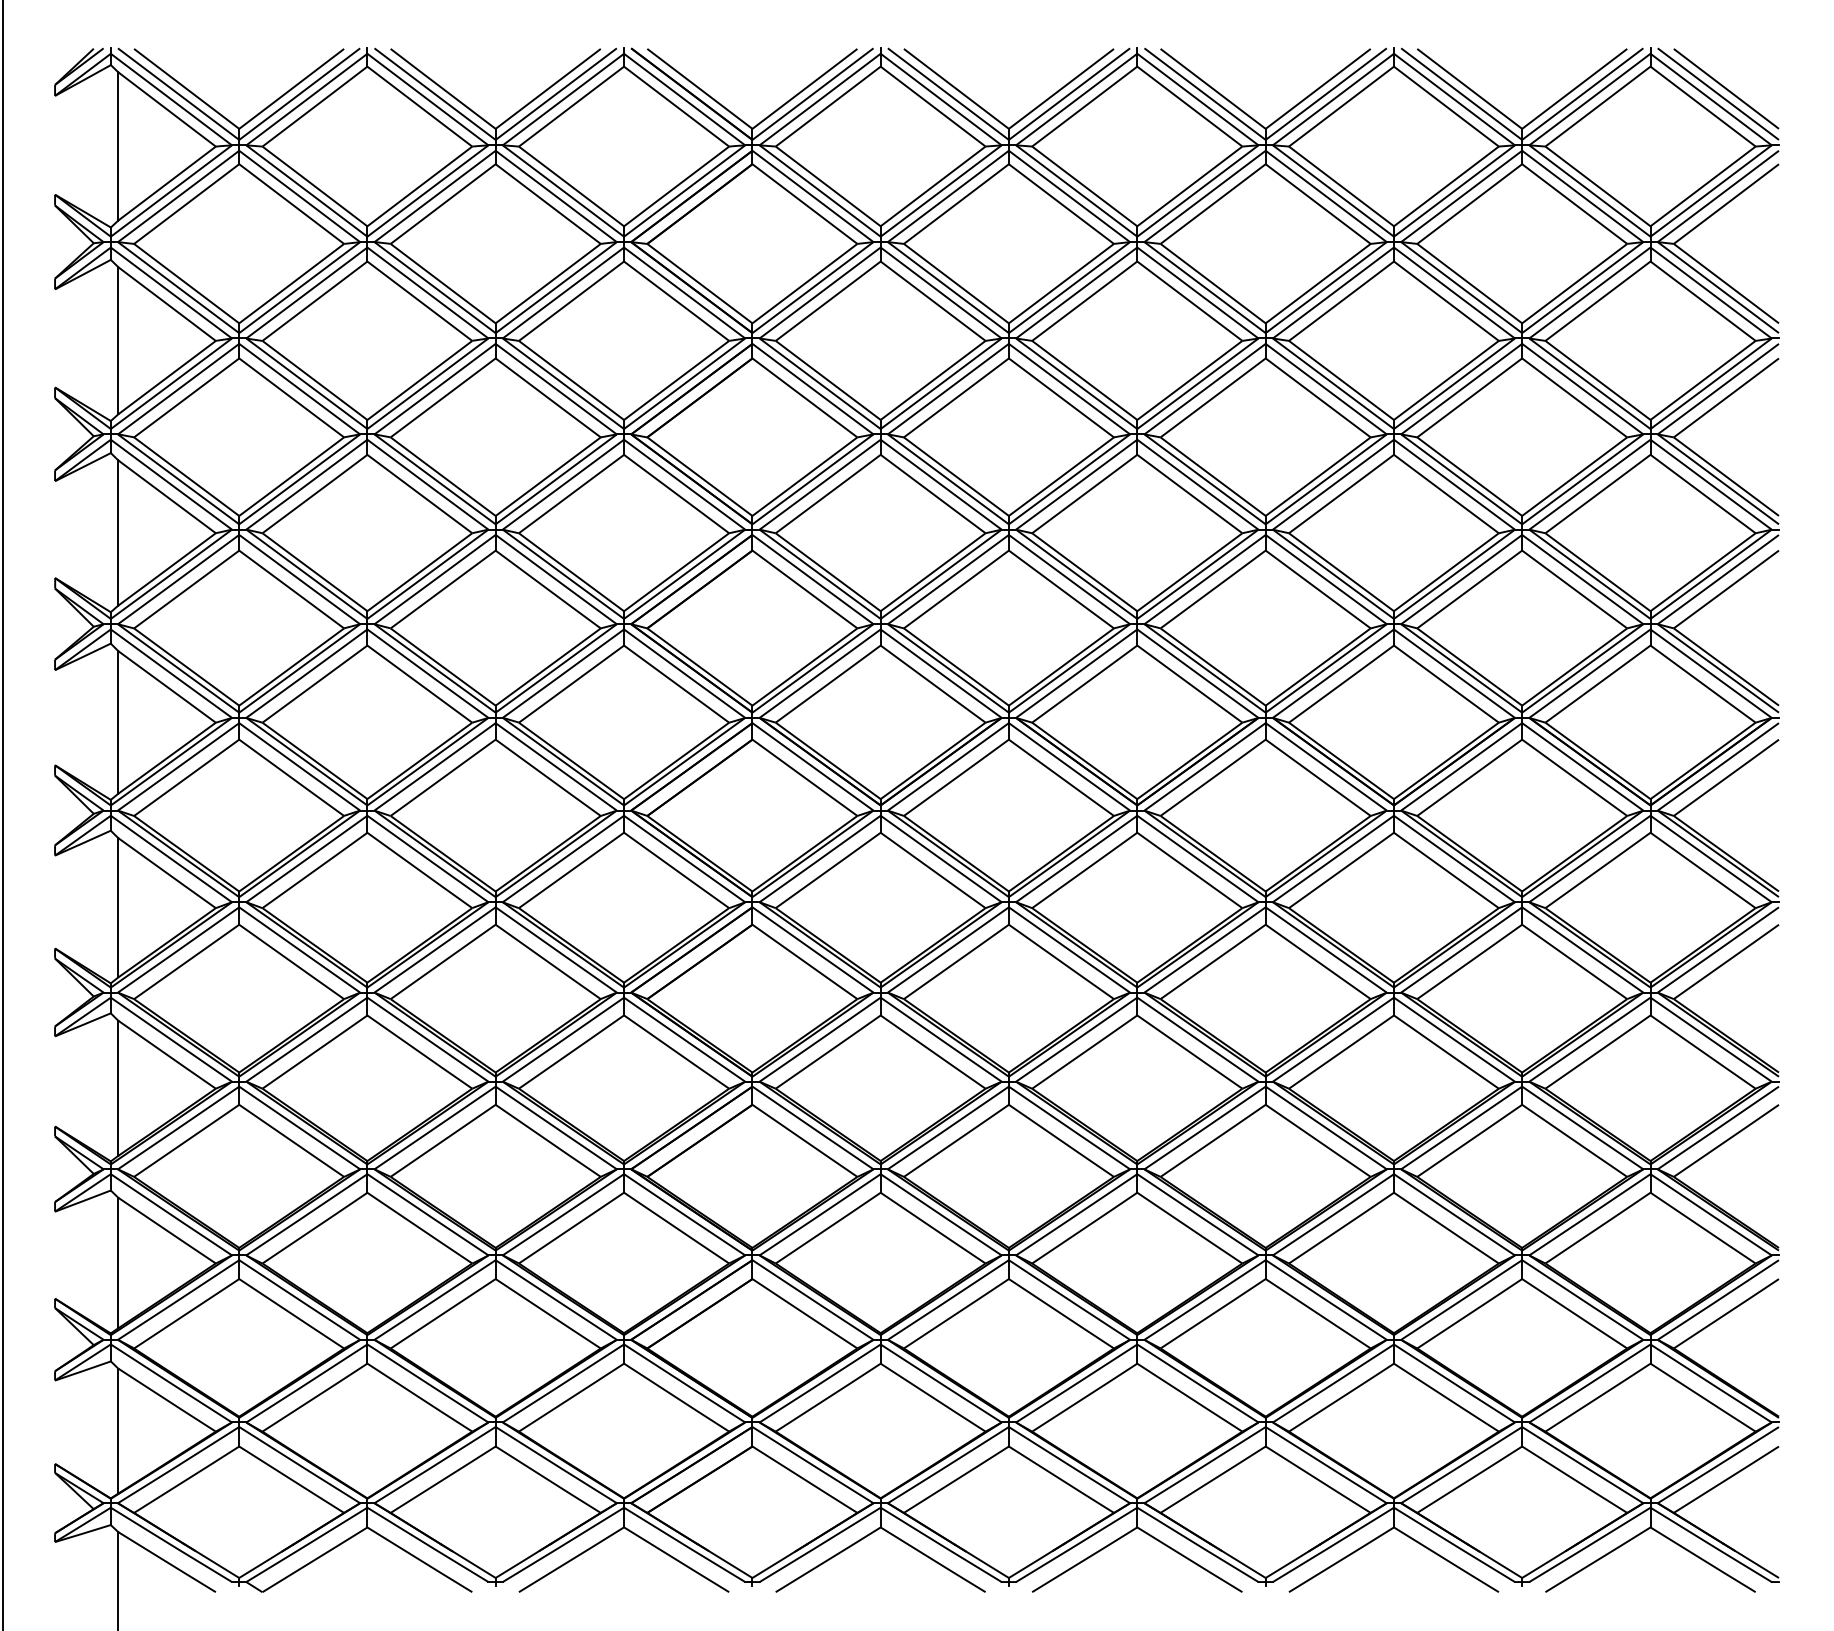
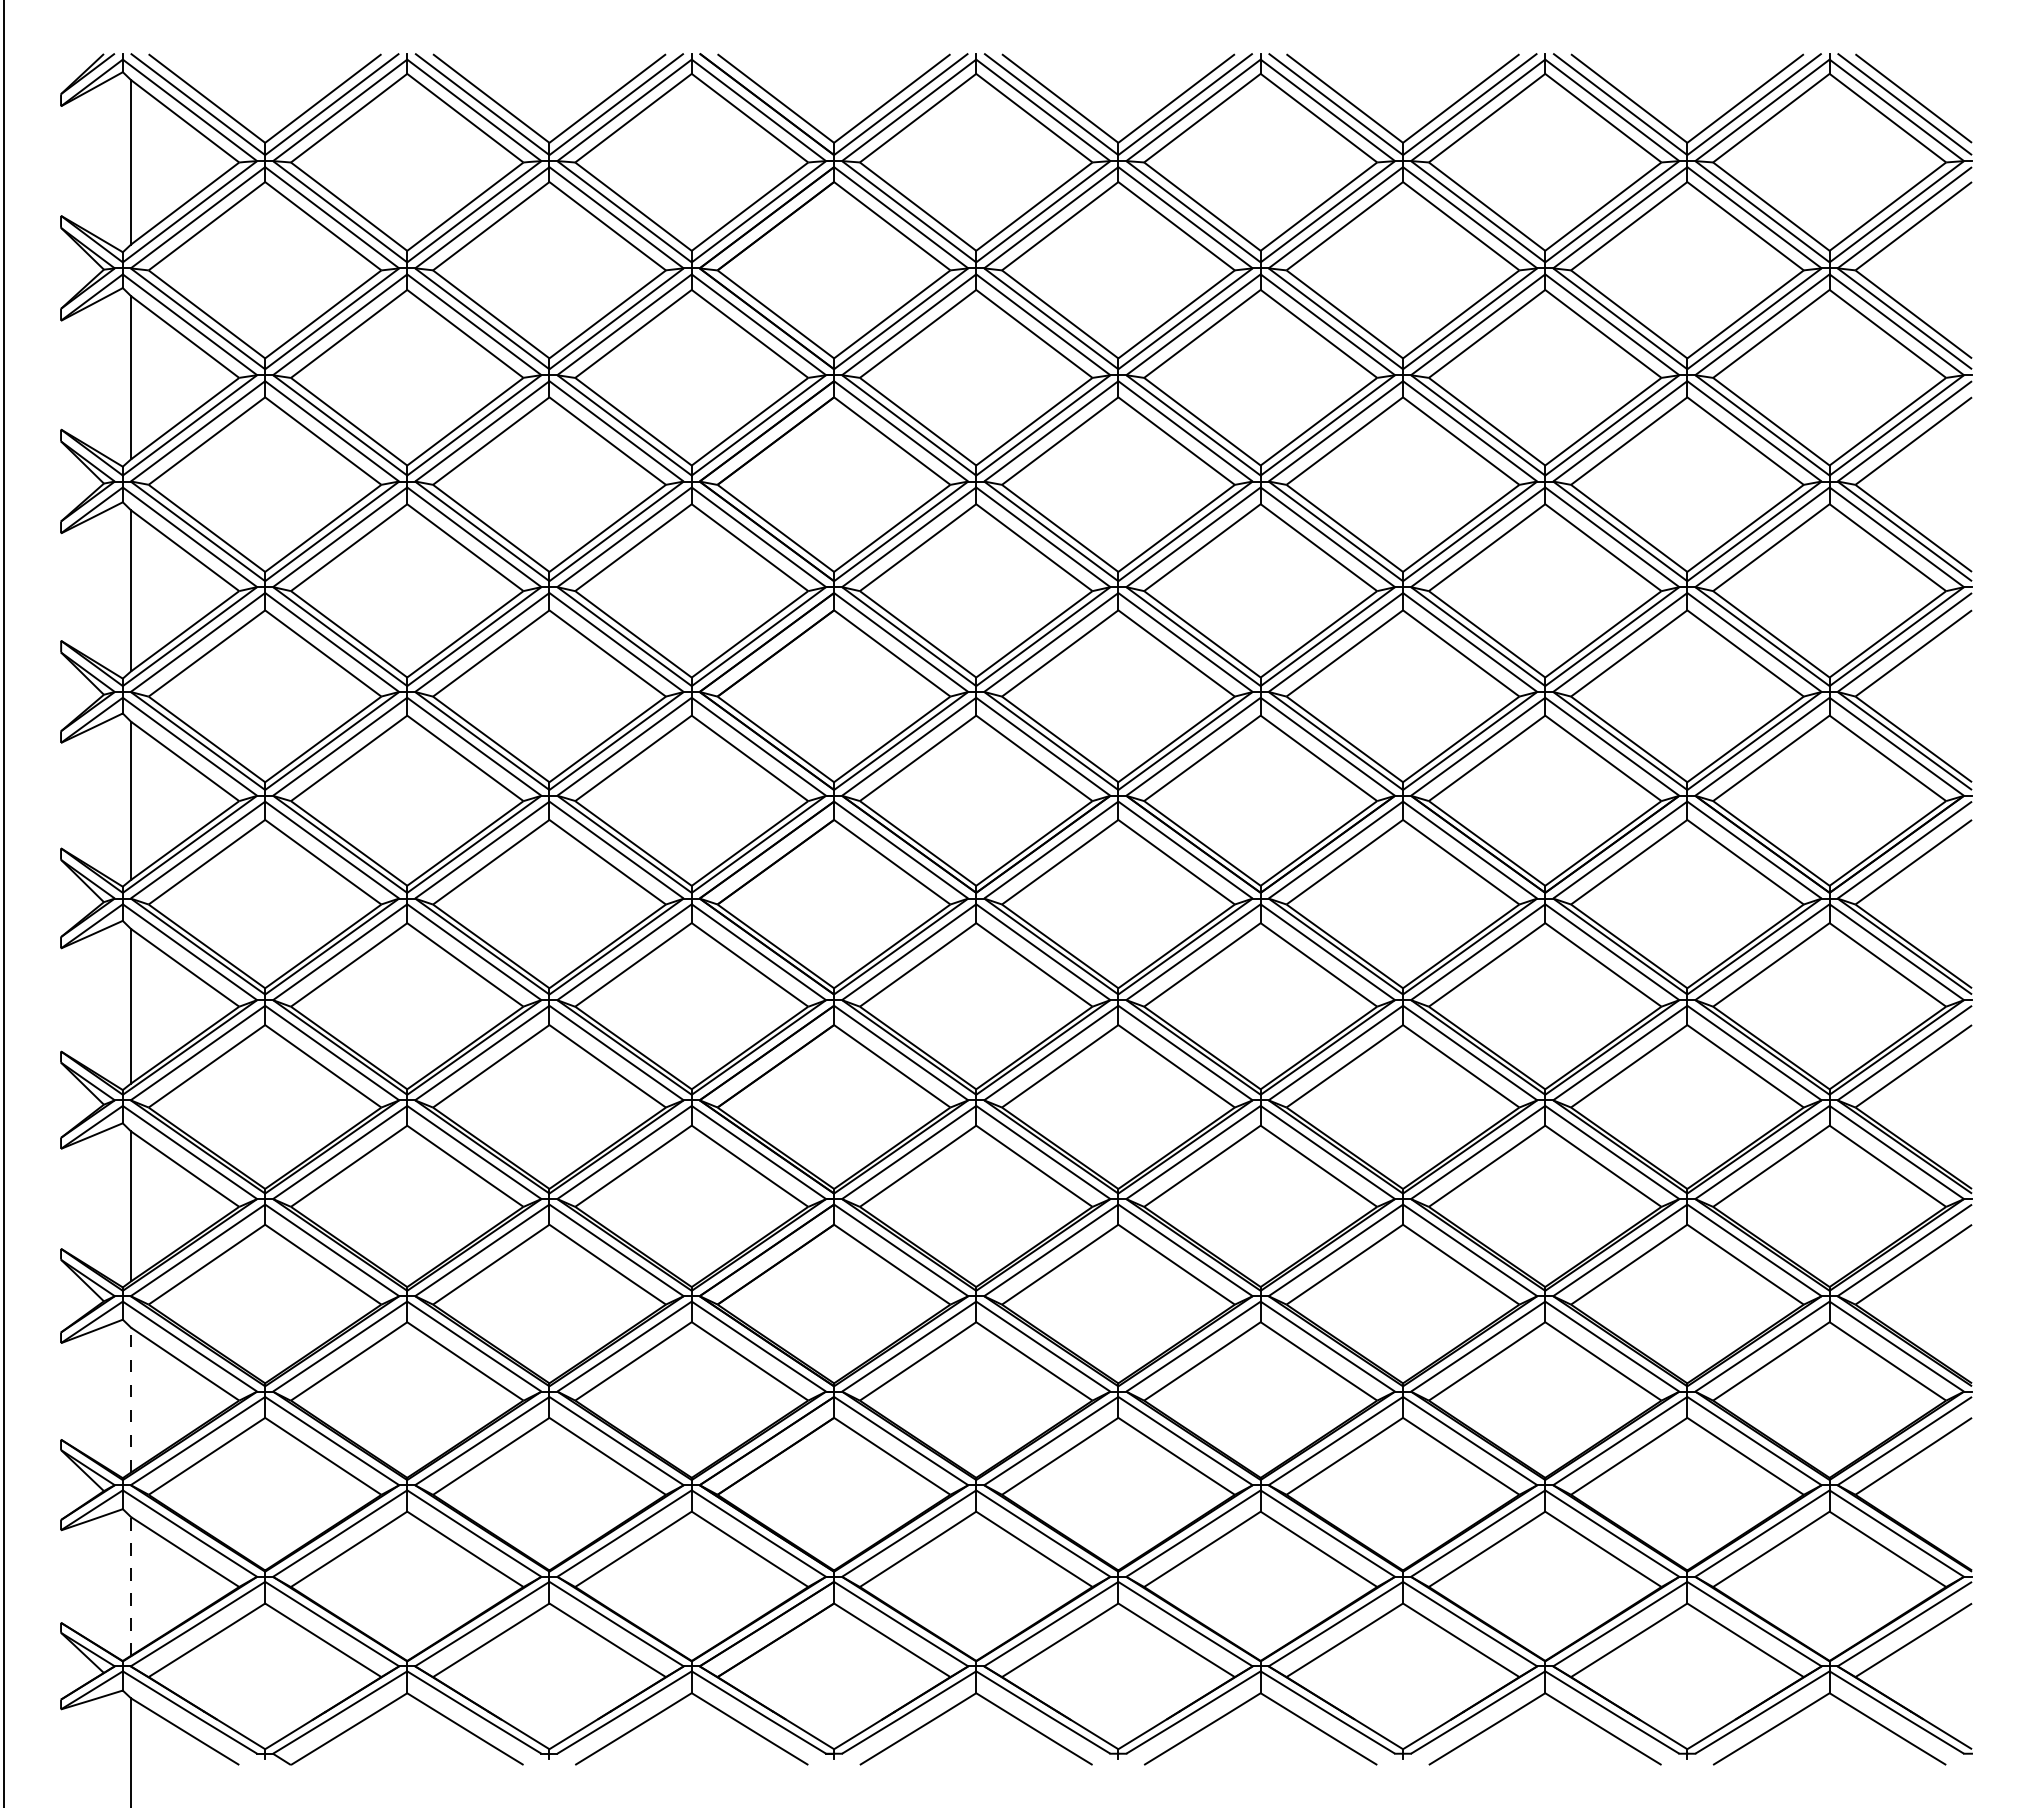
line: (118, 1262) -> (131, 1399), solid -> dashed
line: (118, 1430) -> (131, 1585), solid -> dashed

